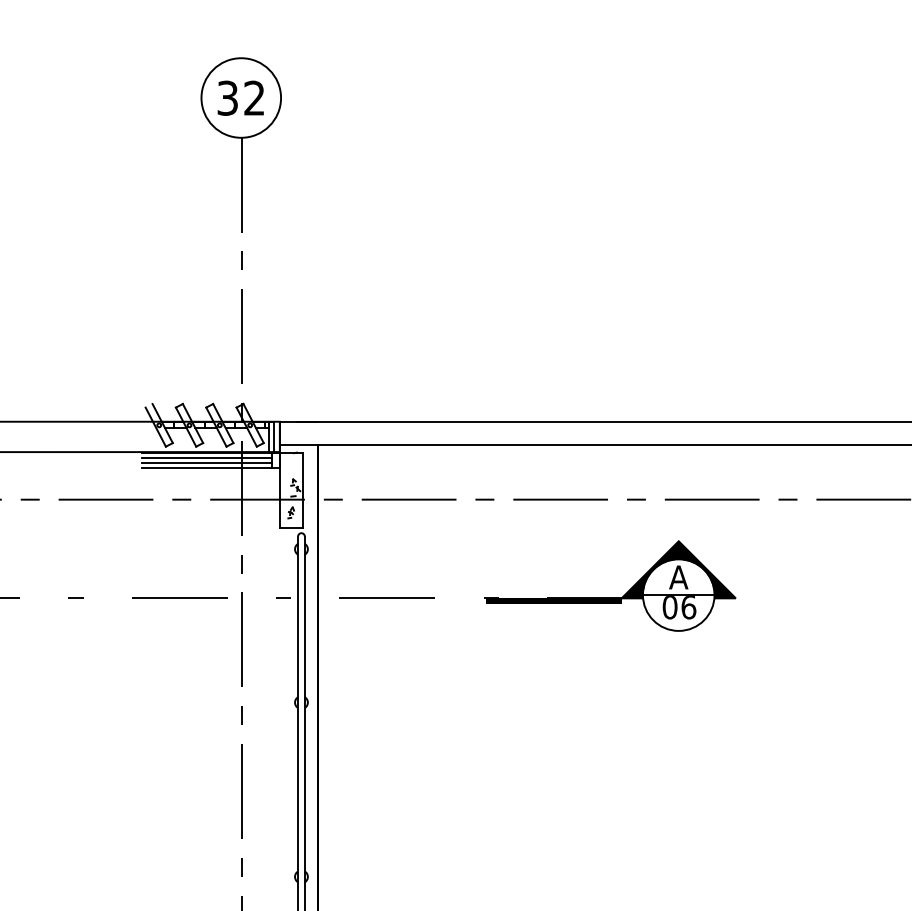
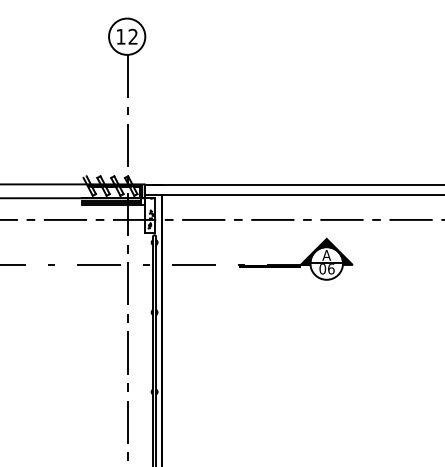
text: (226, 97) -> (120, 36), 32 -> 12

